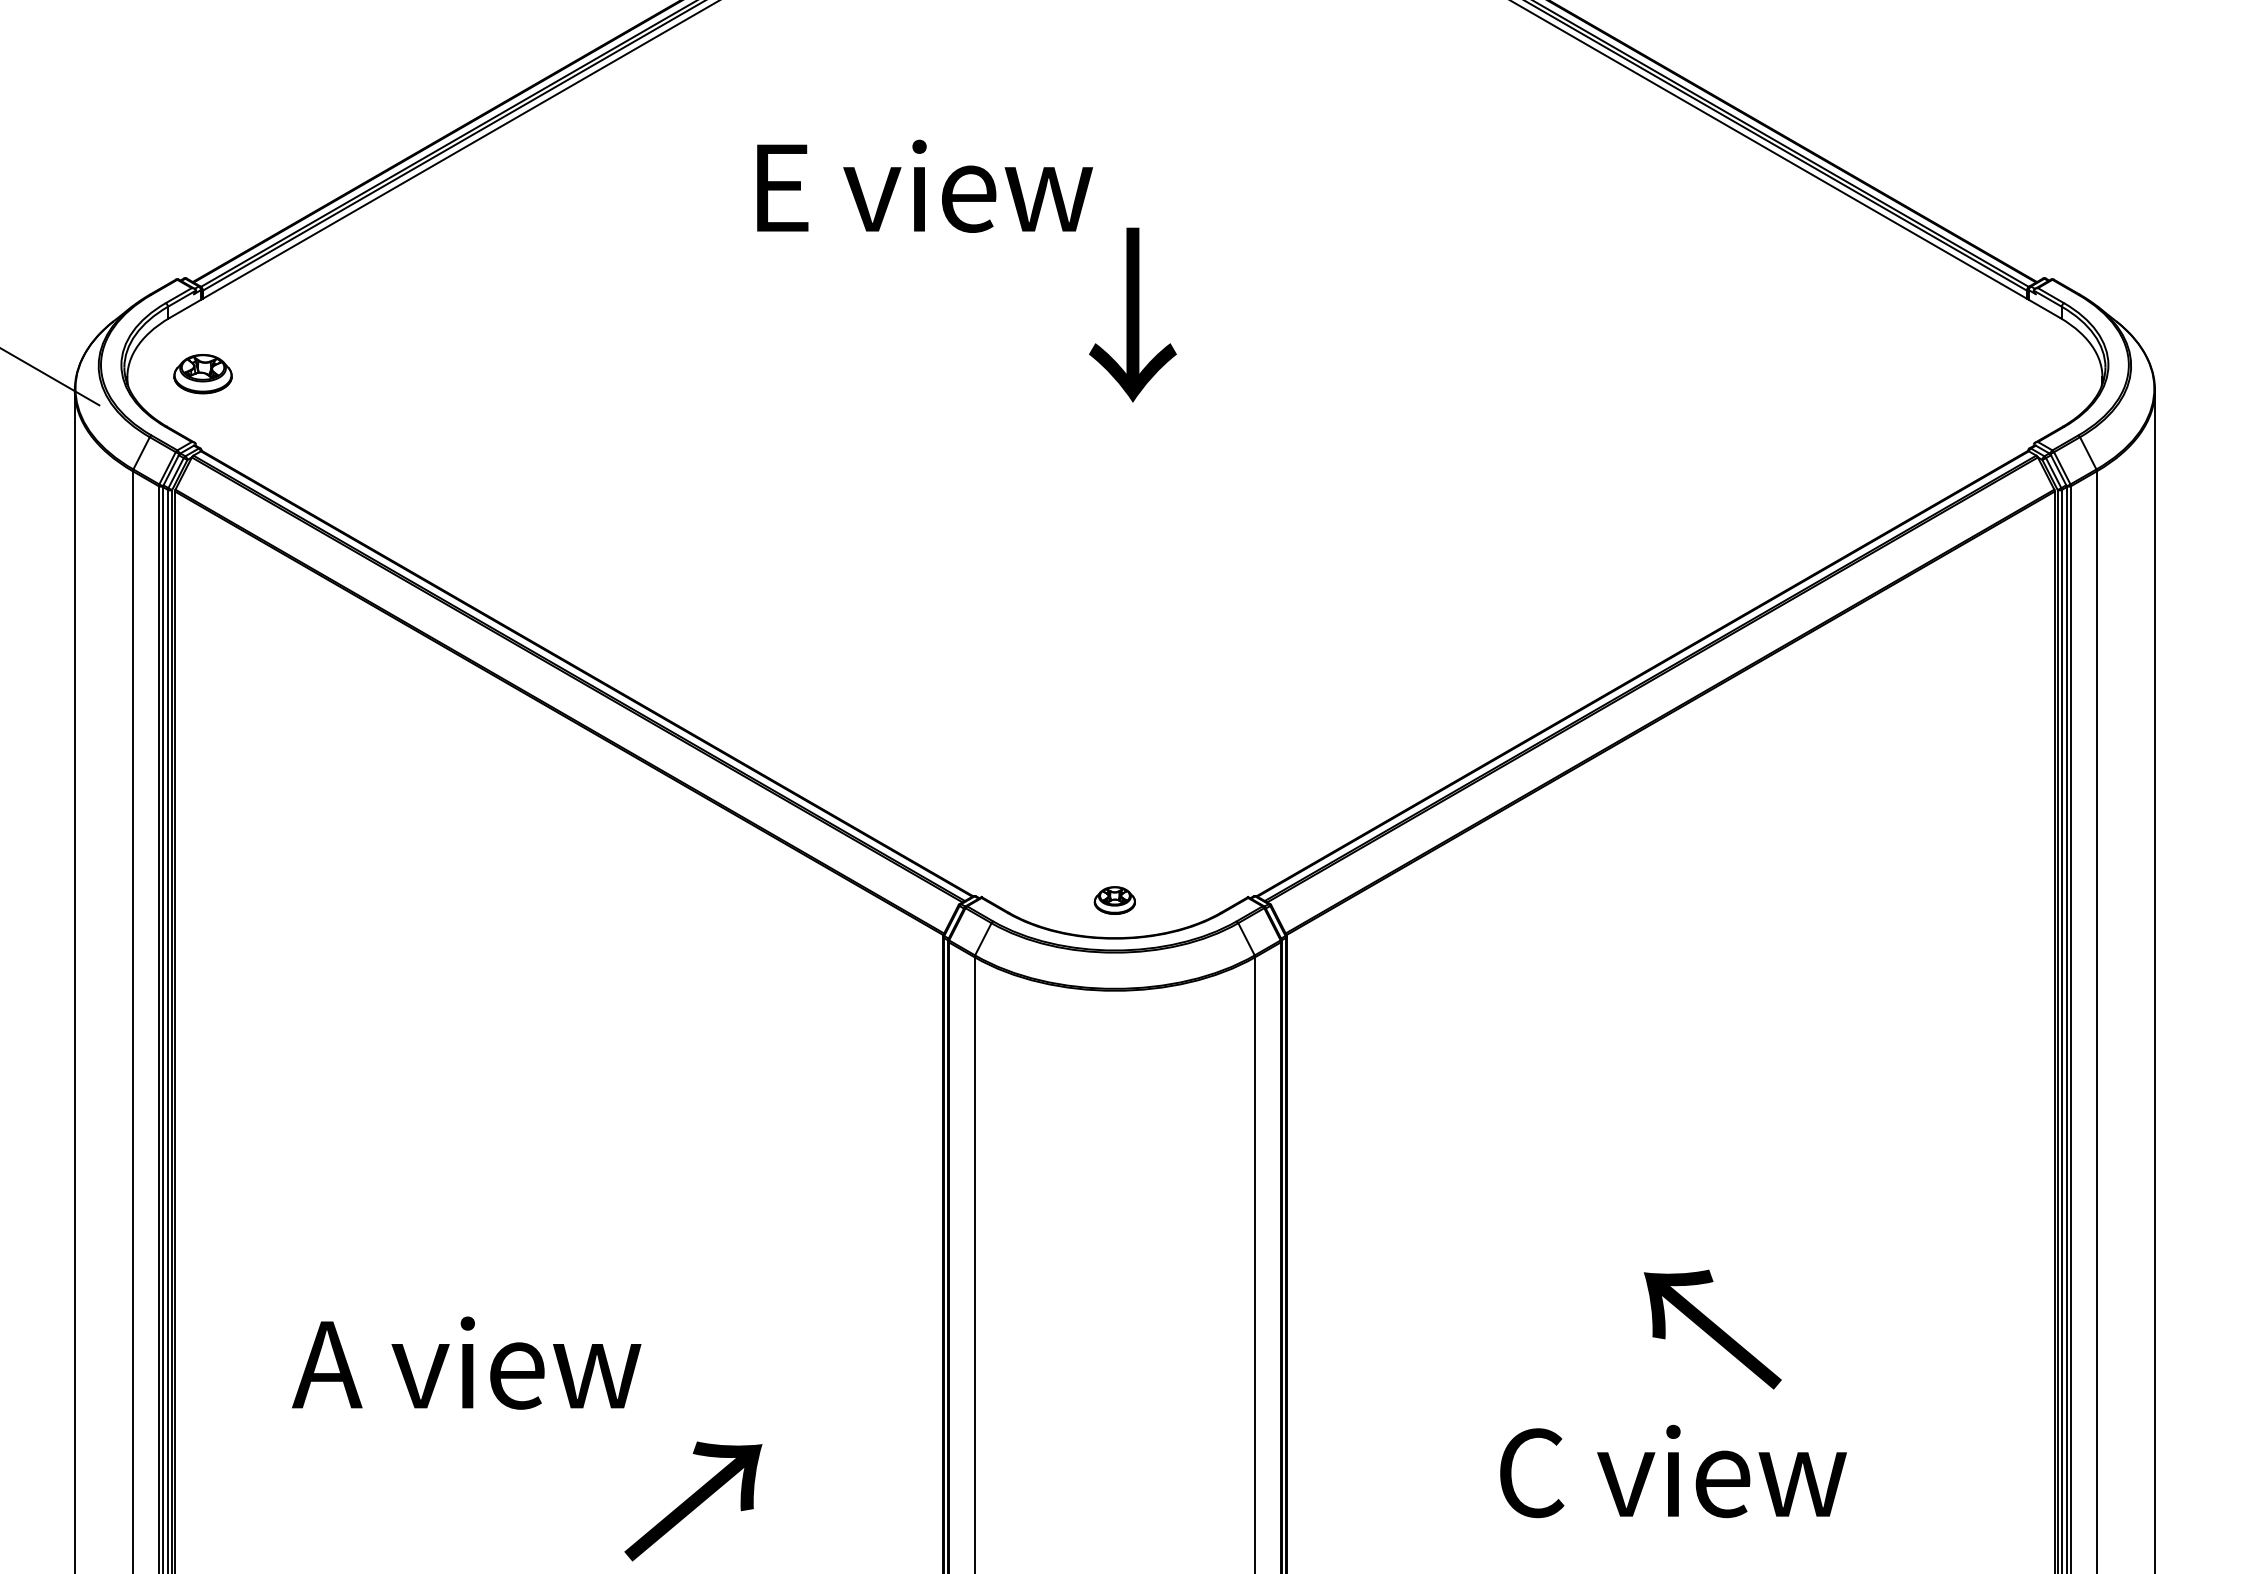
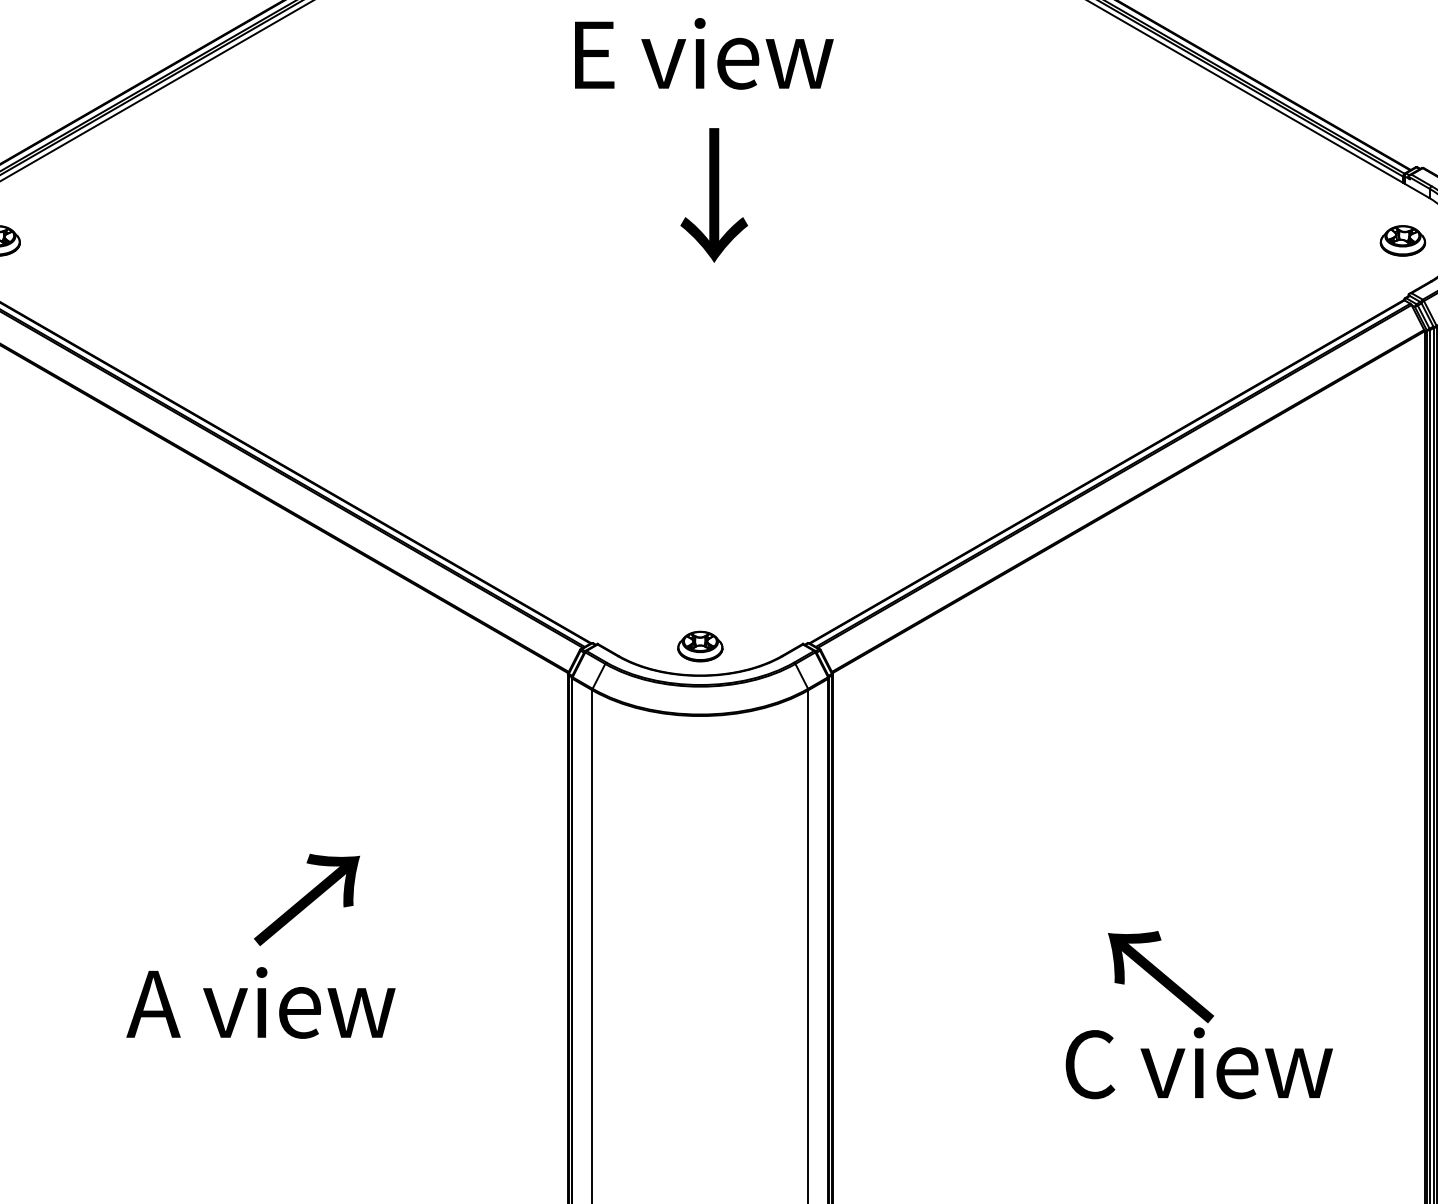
text: (924, 185) -> (703, 53), moved
part: (2026, 374) -> (1402, 241), added
part: (1114, 900) -> (700, 646), size x1.43
text: (466, 1362) -> (260, 1002), moved
text: (1673, 1471) -> (1199, 1063), moved
text: (693, 1501) -> (307, 899), moved

